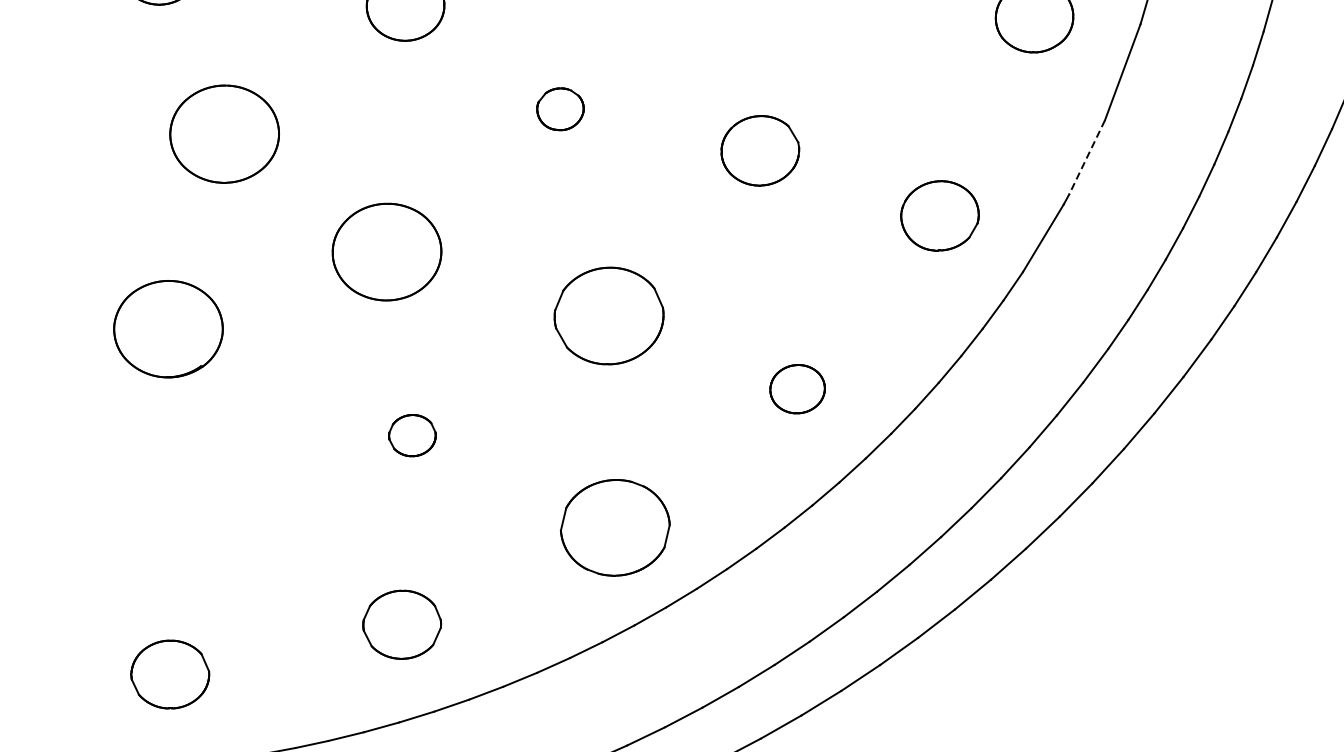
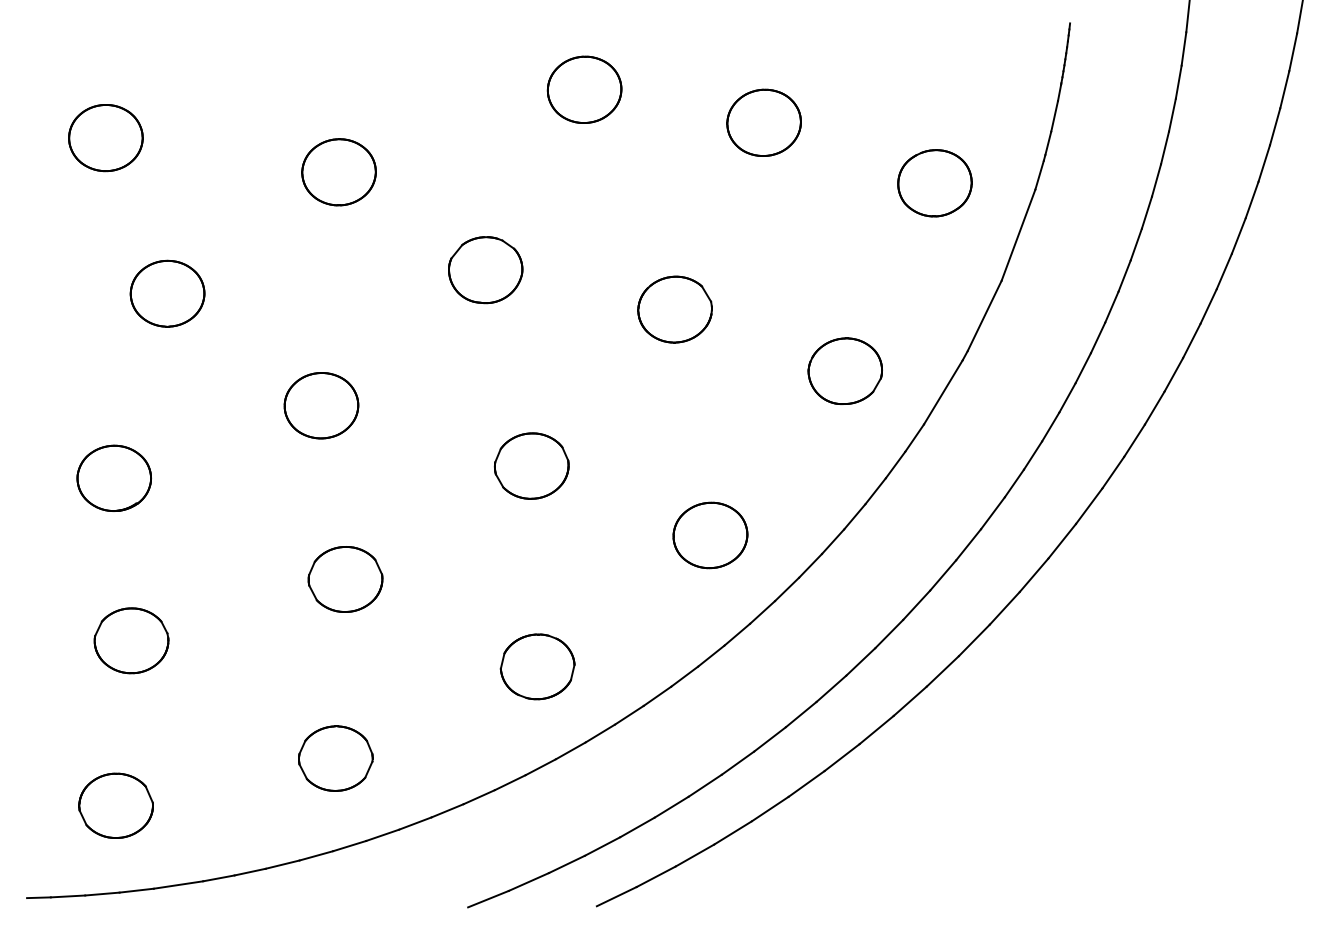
part: (560, 109) -> (485, 270), size x1.67
part: (224, 133) -> (167, 293), size x0.71
line: (1086, 157) -> (984, 315), dashed -> solid
part: (387, 252) -> (321, 405), size x0.71
part: (608, 315) -> (531, 465), size x0.71
part: (167, 328) -> (113, 477), size x0.71
part: (797, 389) -> (710, 535), size x1.43
part: (412, 435) -> (345, 579), size x1.67
part: (186, 500) -> (131, 640), added
part: (615, 527) -> (537, 666), size x0.71

